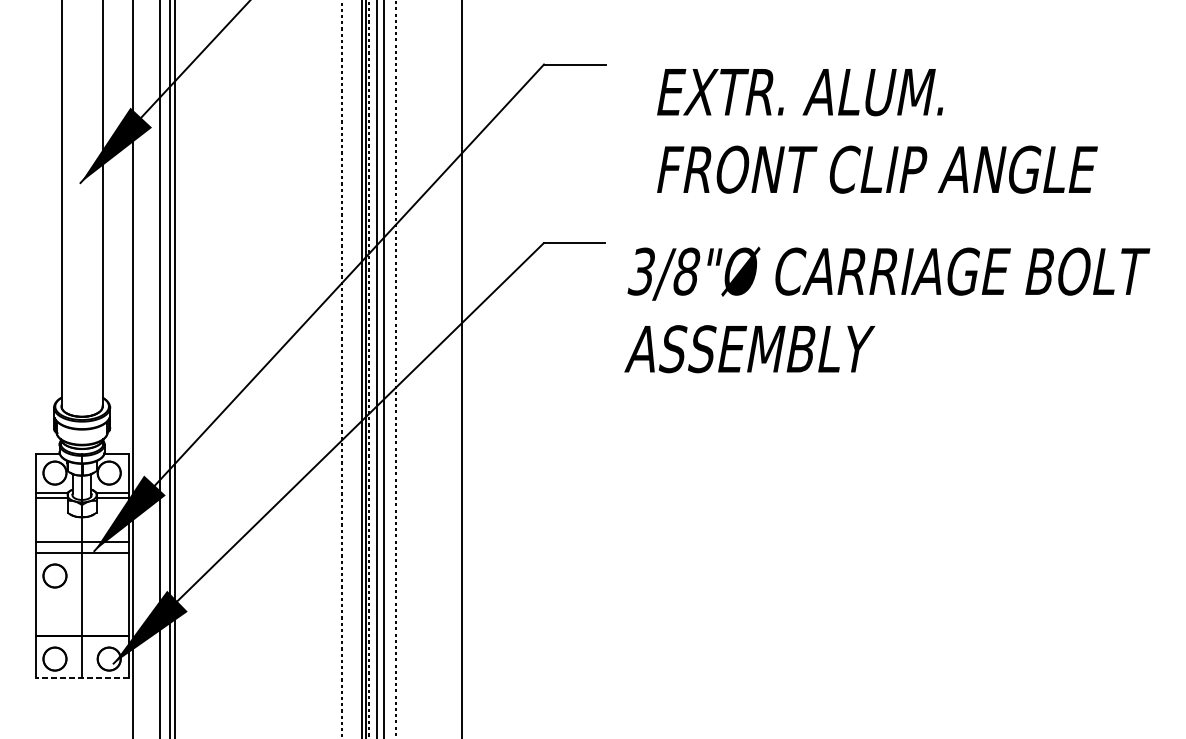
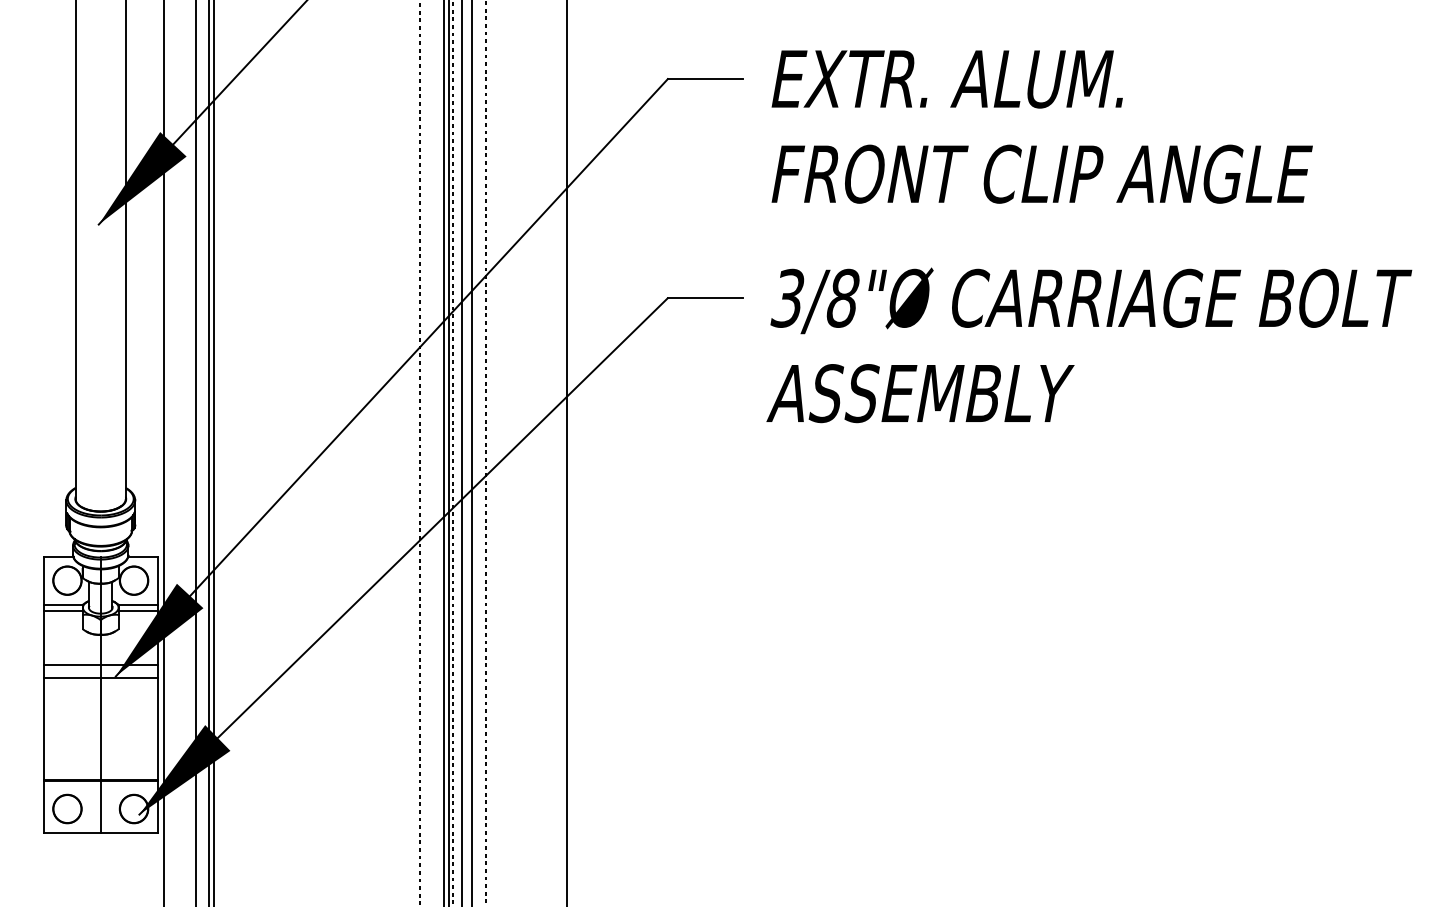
text: (876, 130) -> (1041, 126), moved
text: (887, 310) -> (1089, 345), moved
part: (55, 575) -> (67, 706), removed
line: (81, 678) -> (100, 832), dashed -> solid

